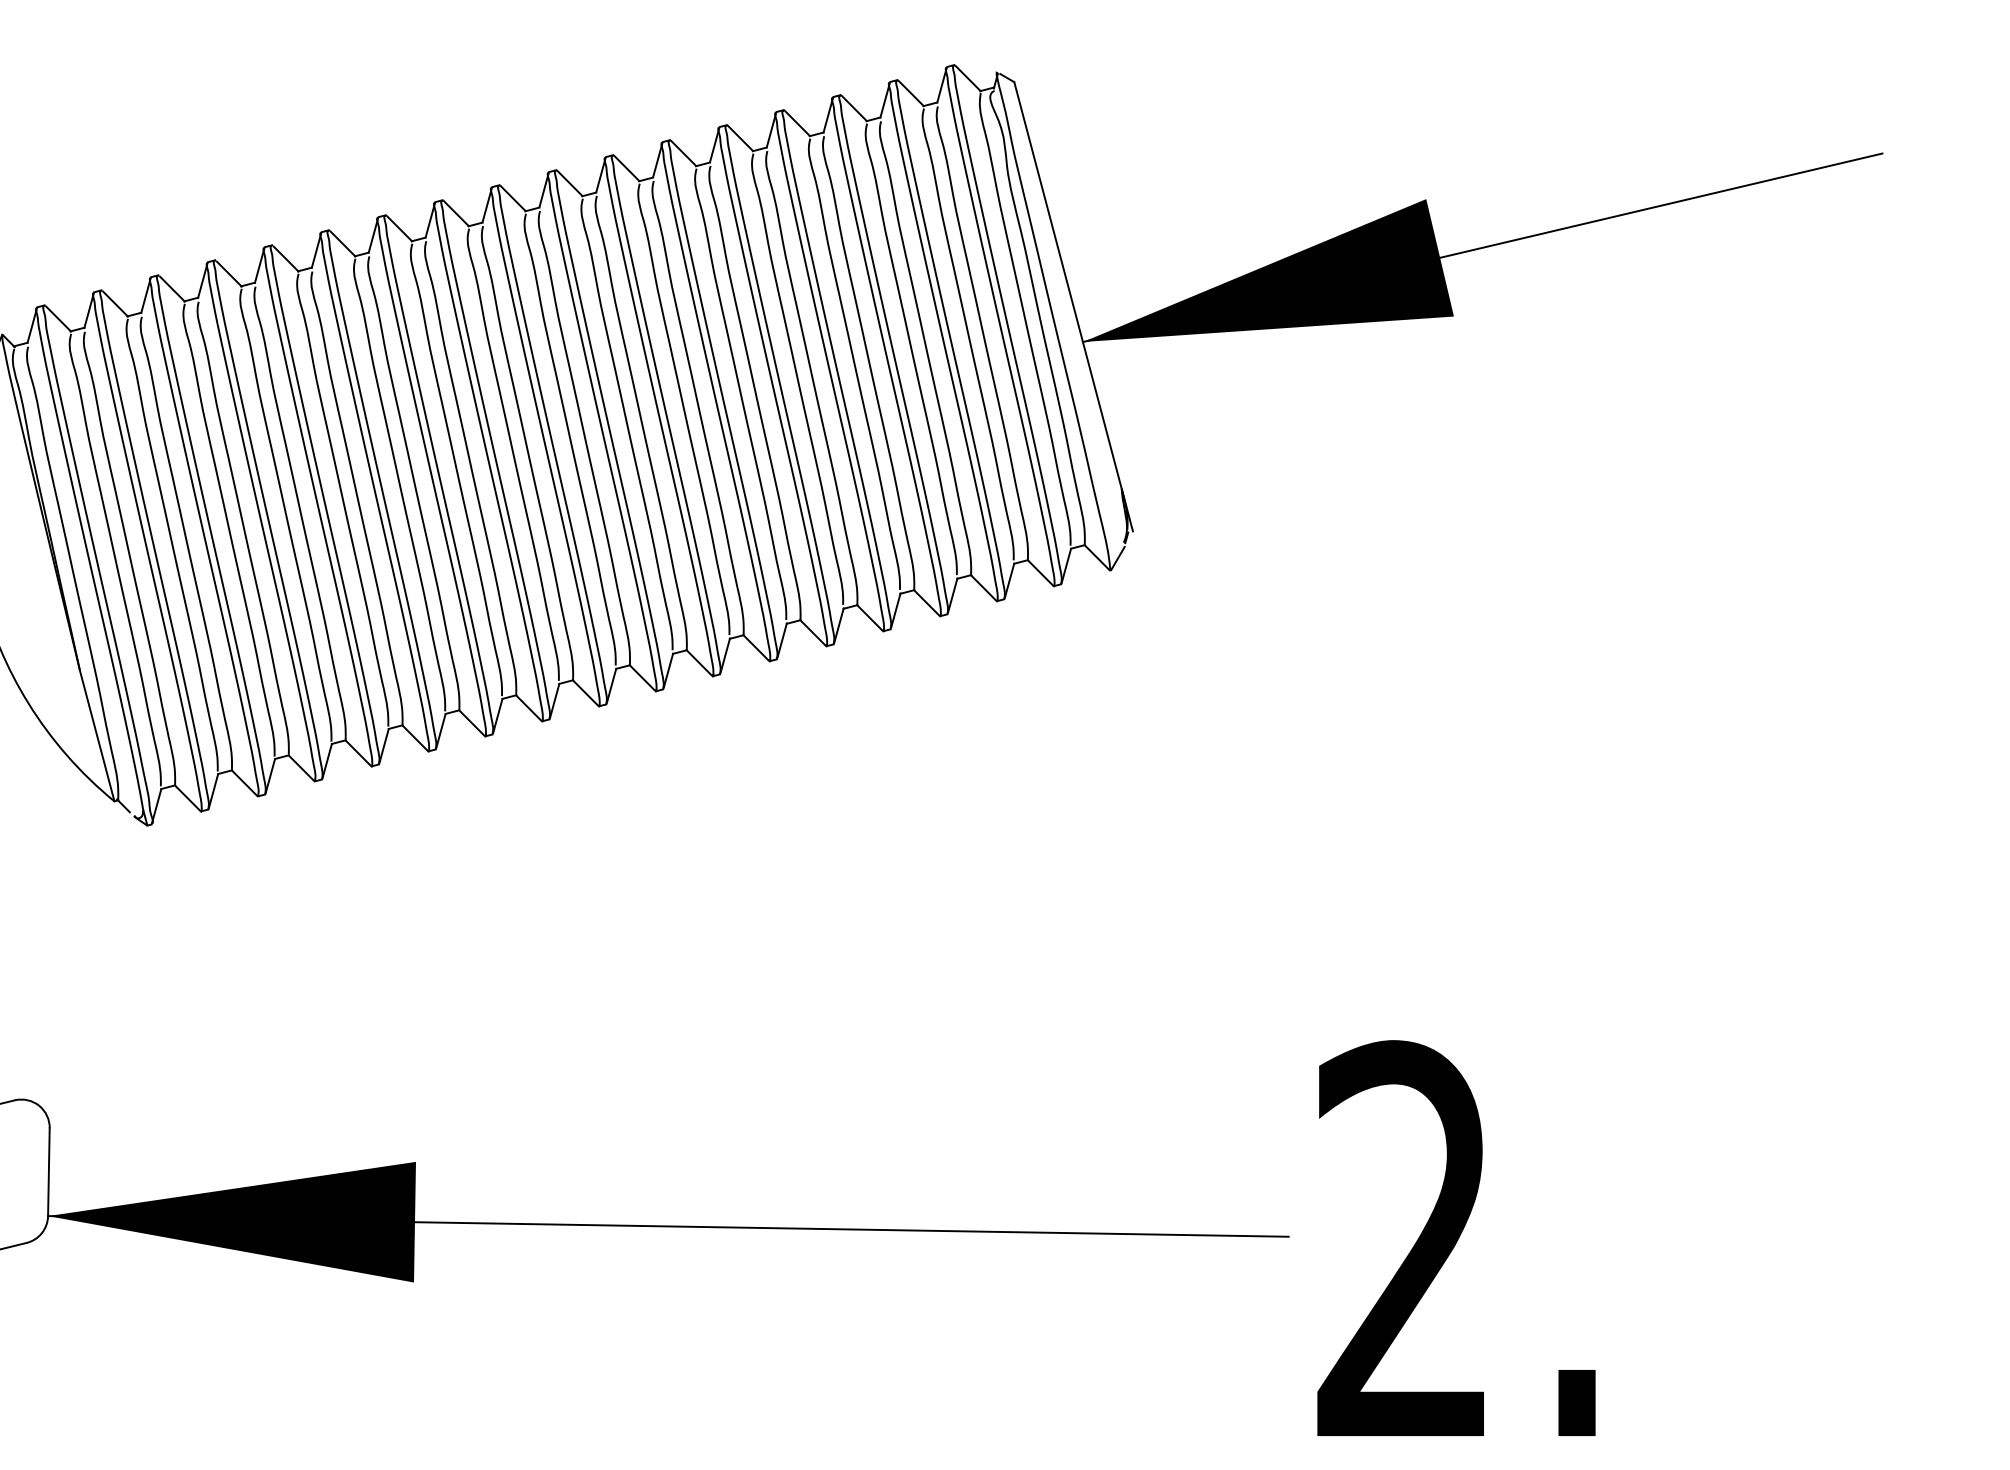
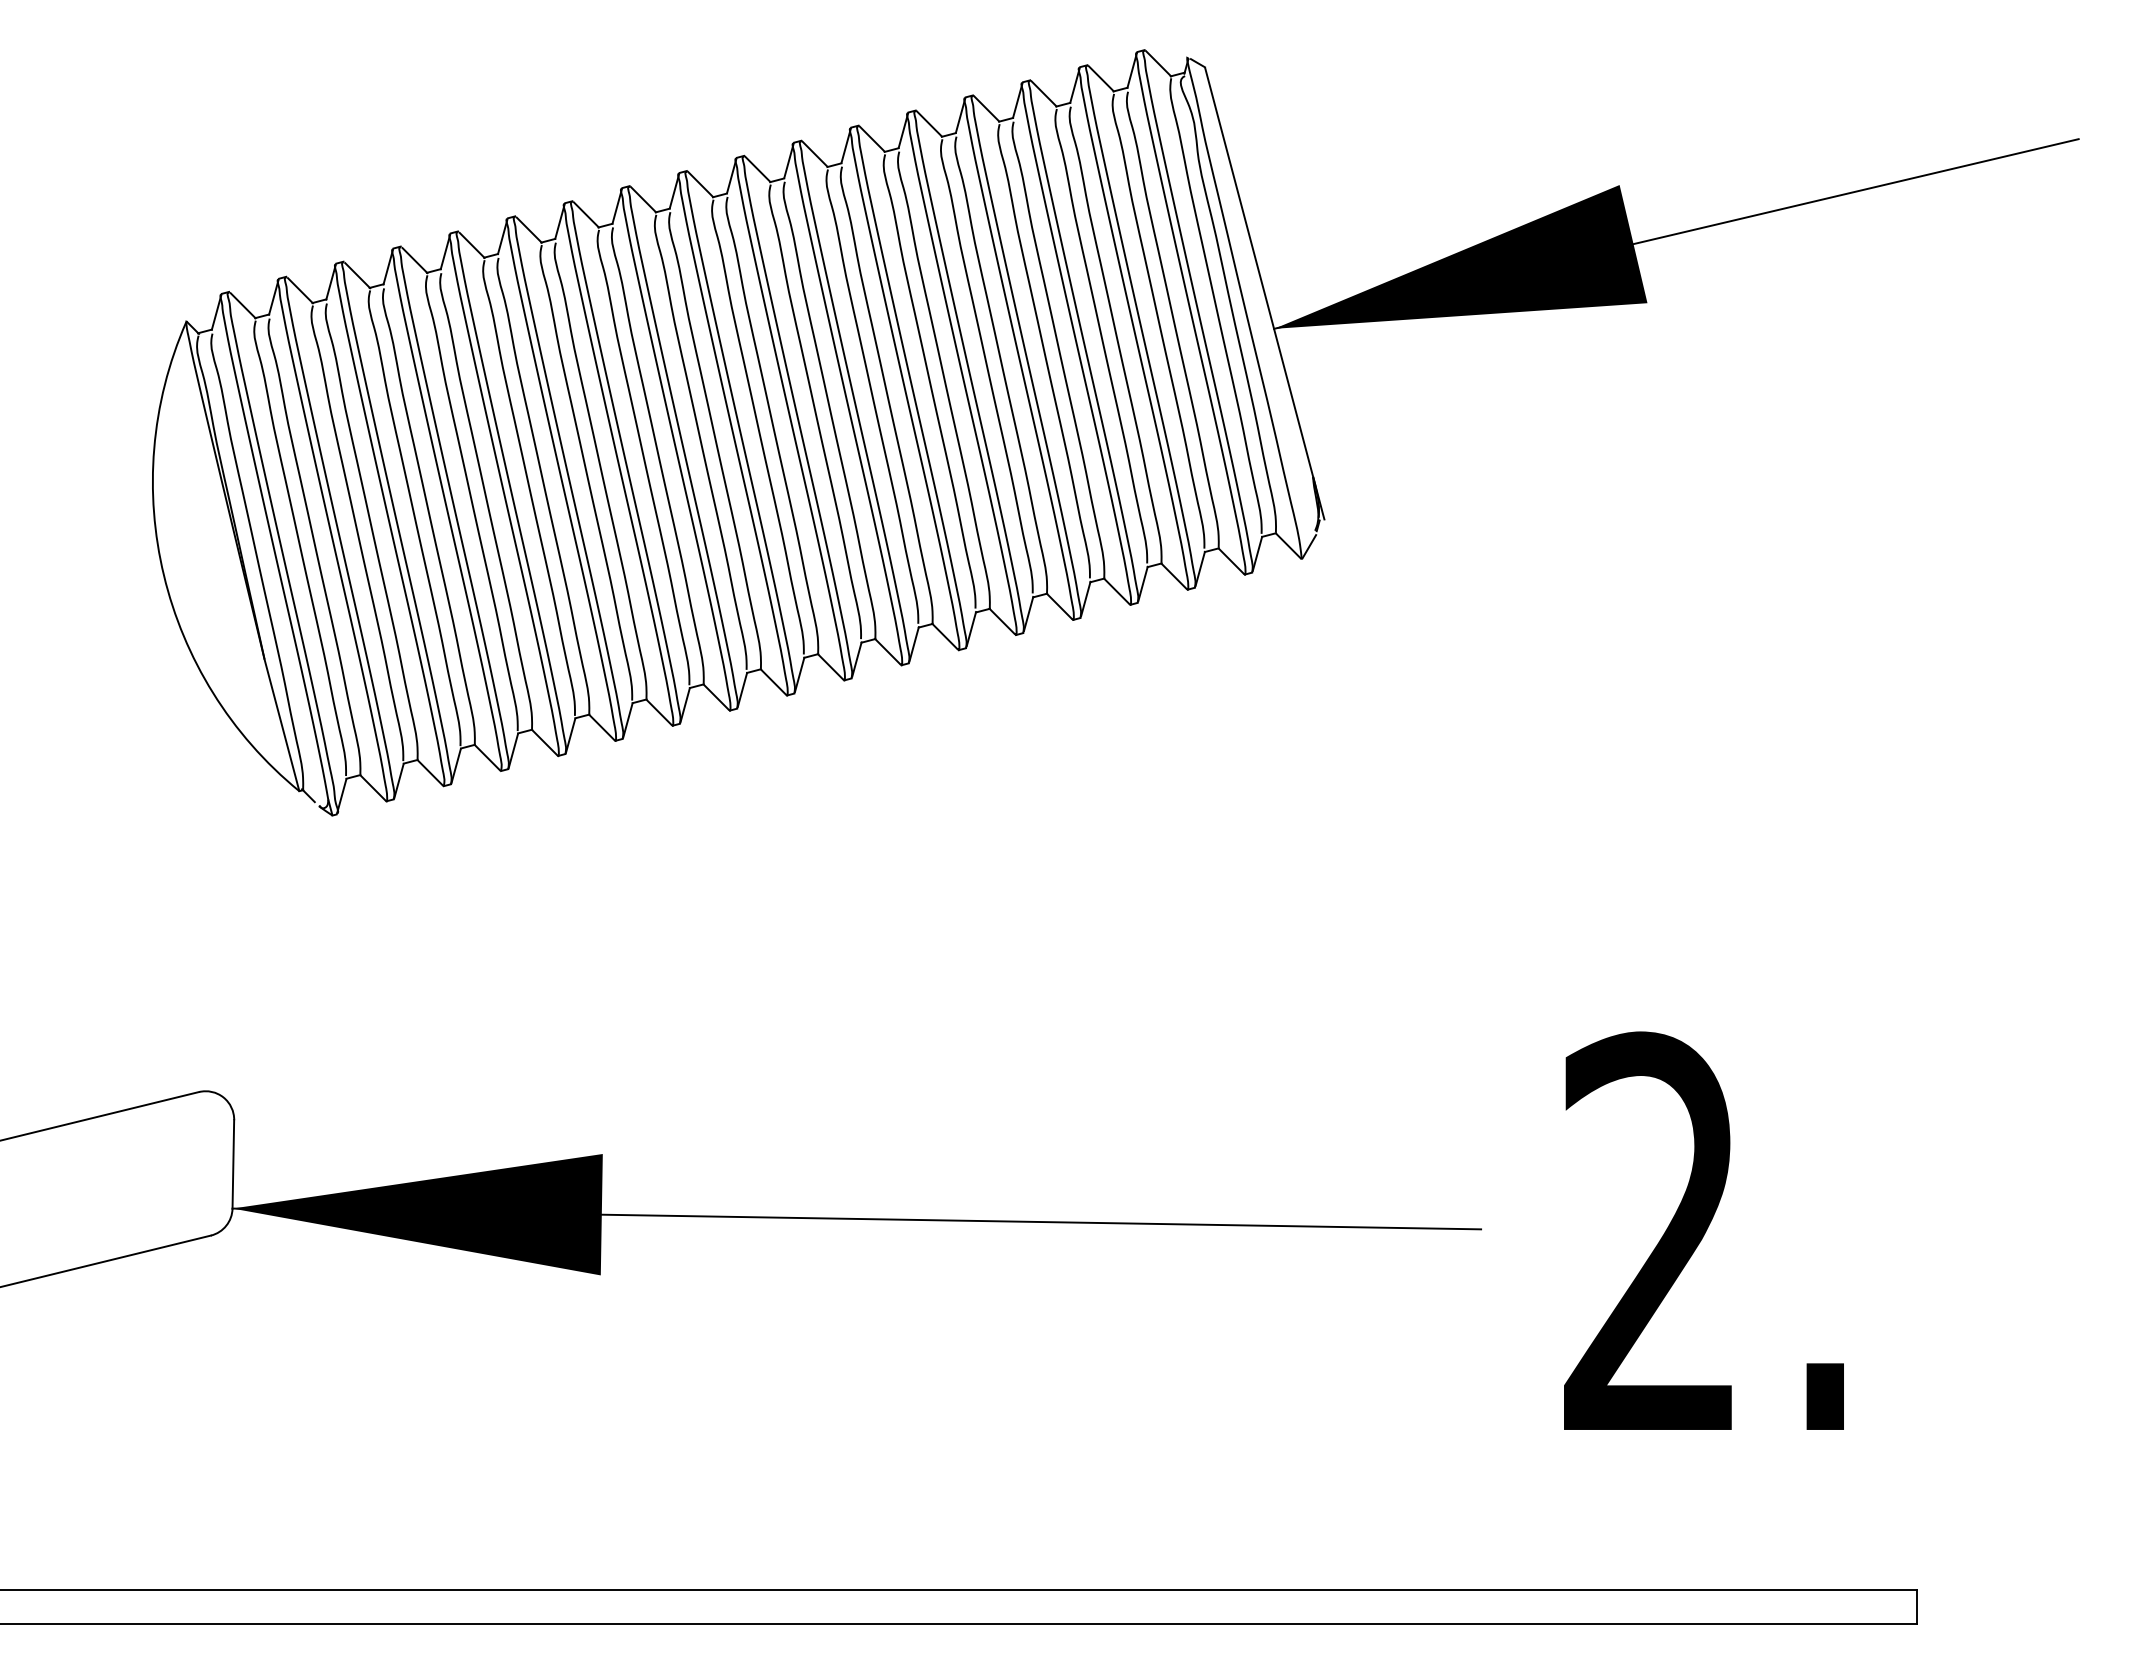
text: (1455, 1237) -> (1703, 1230), moved

